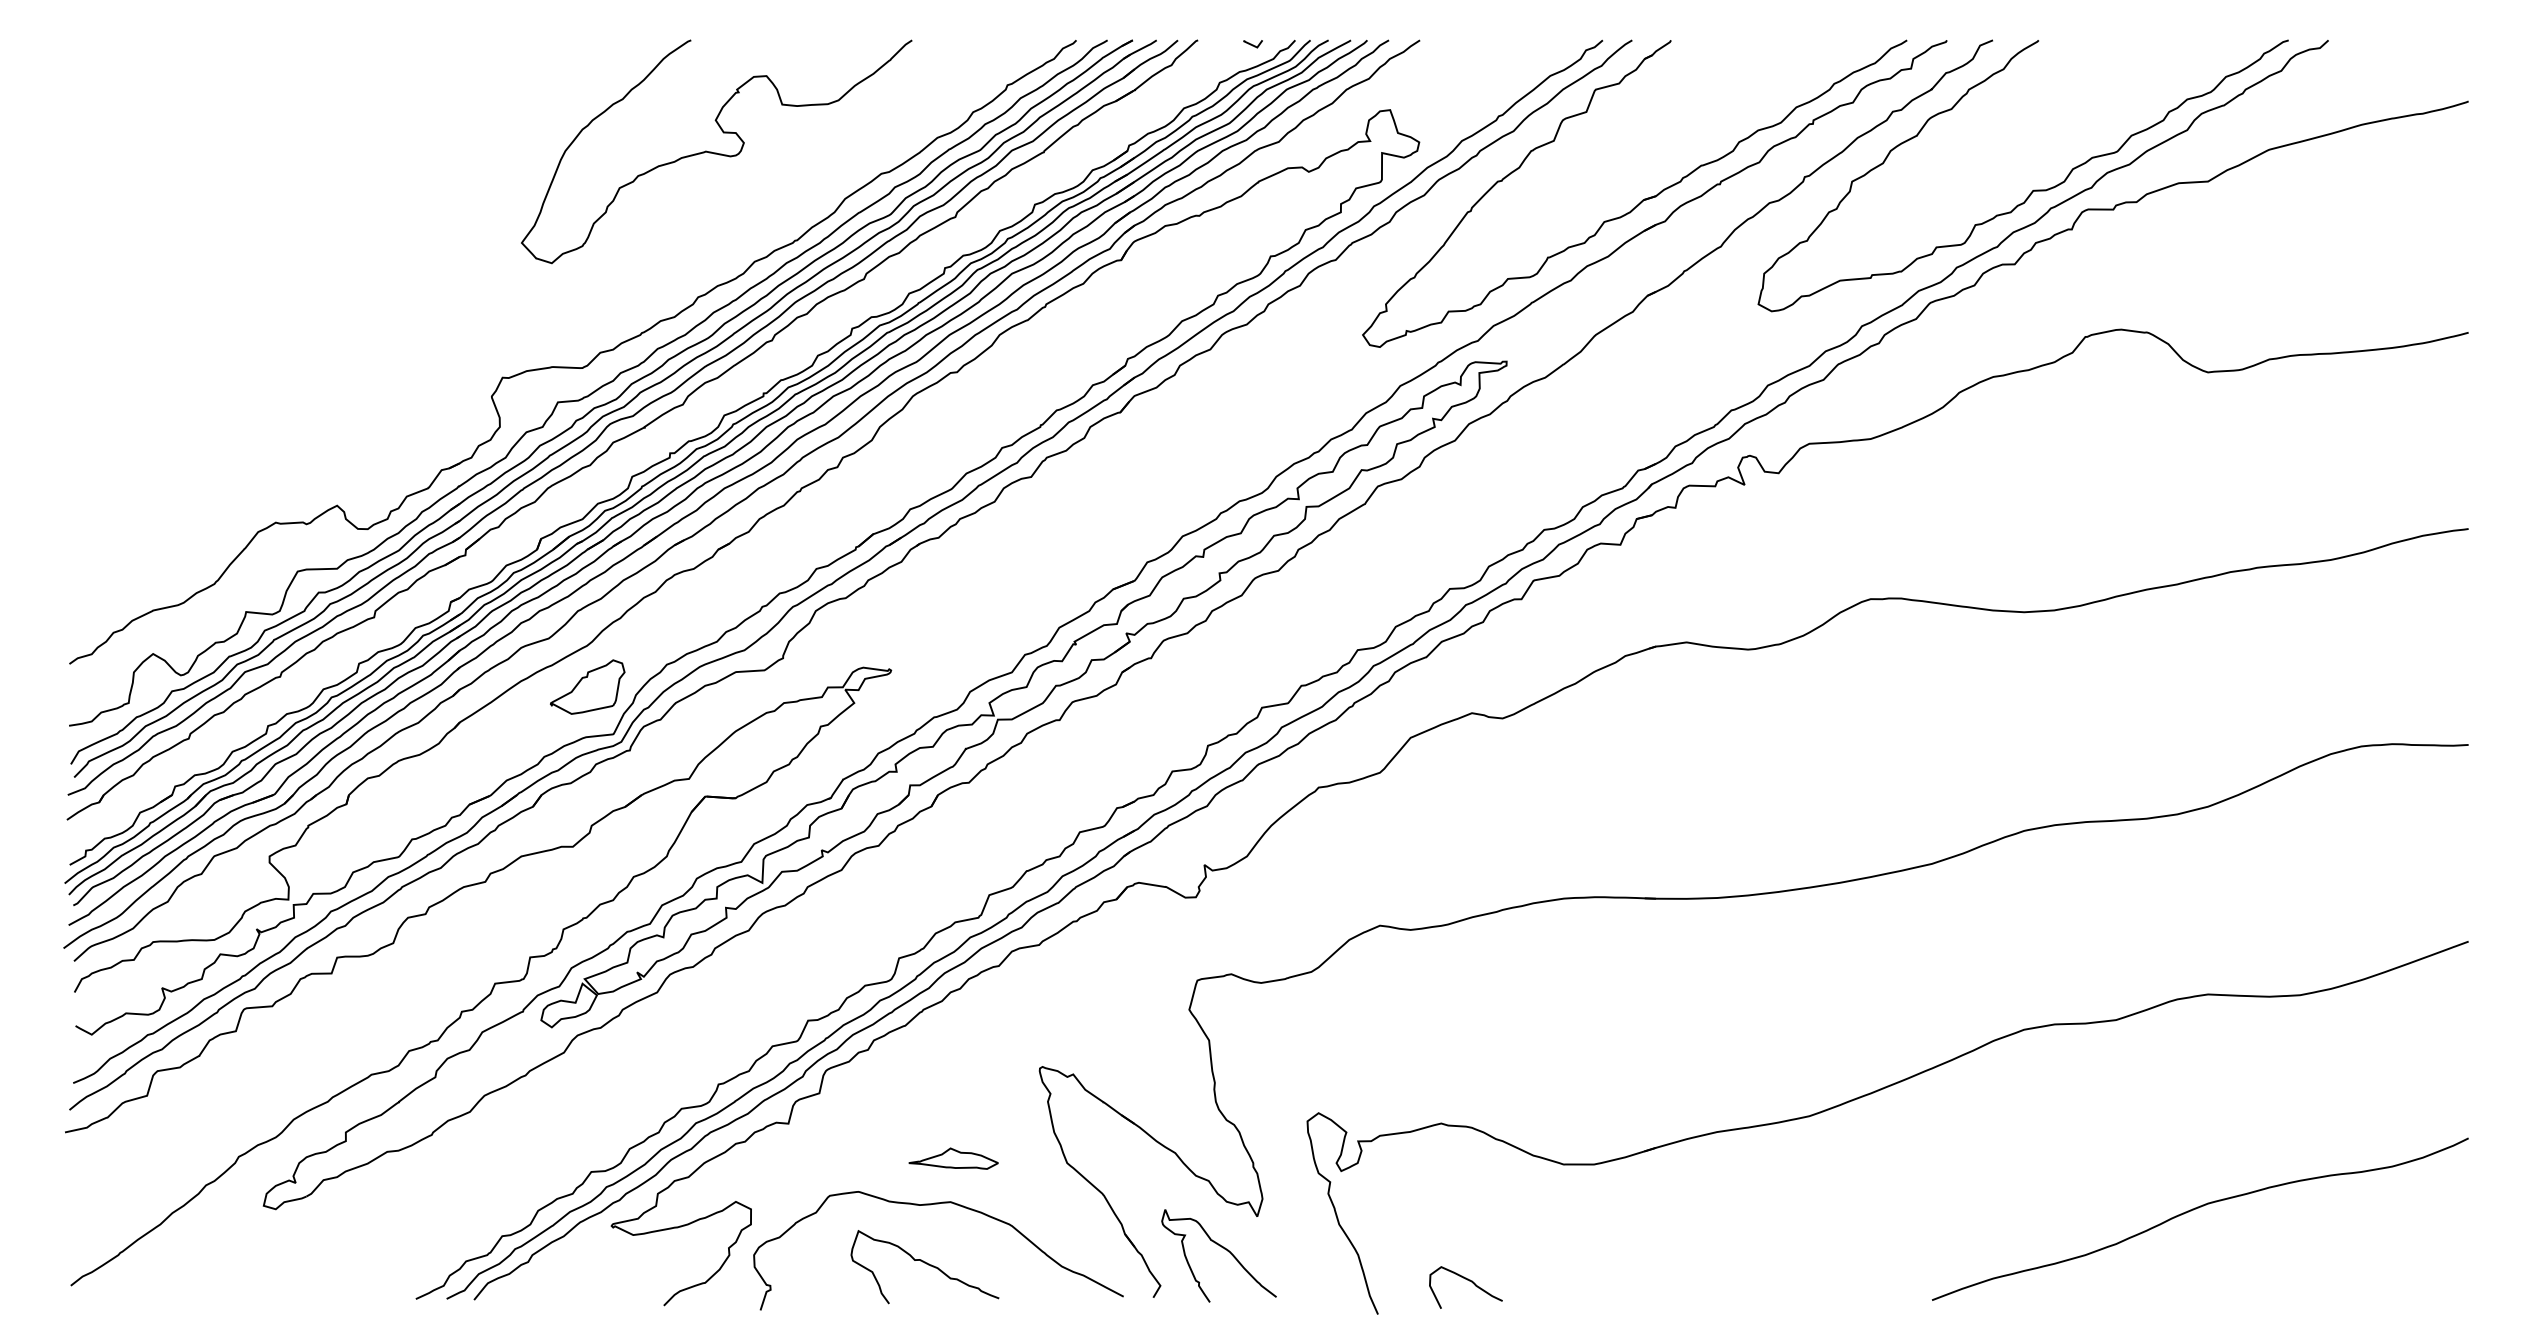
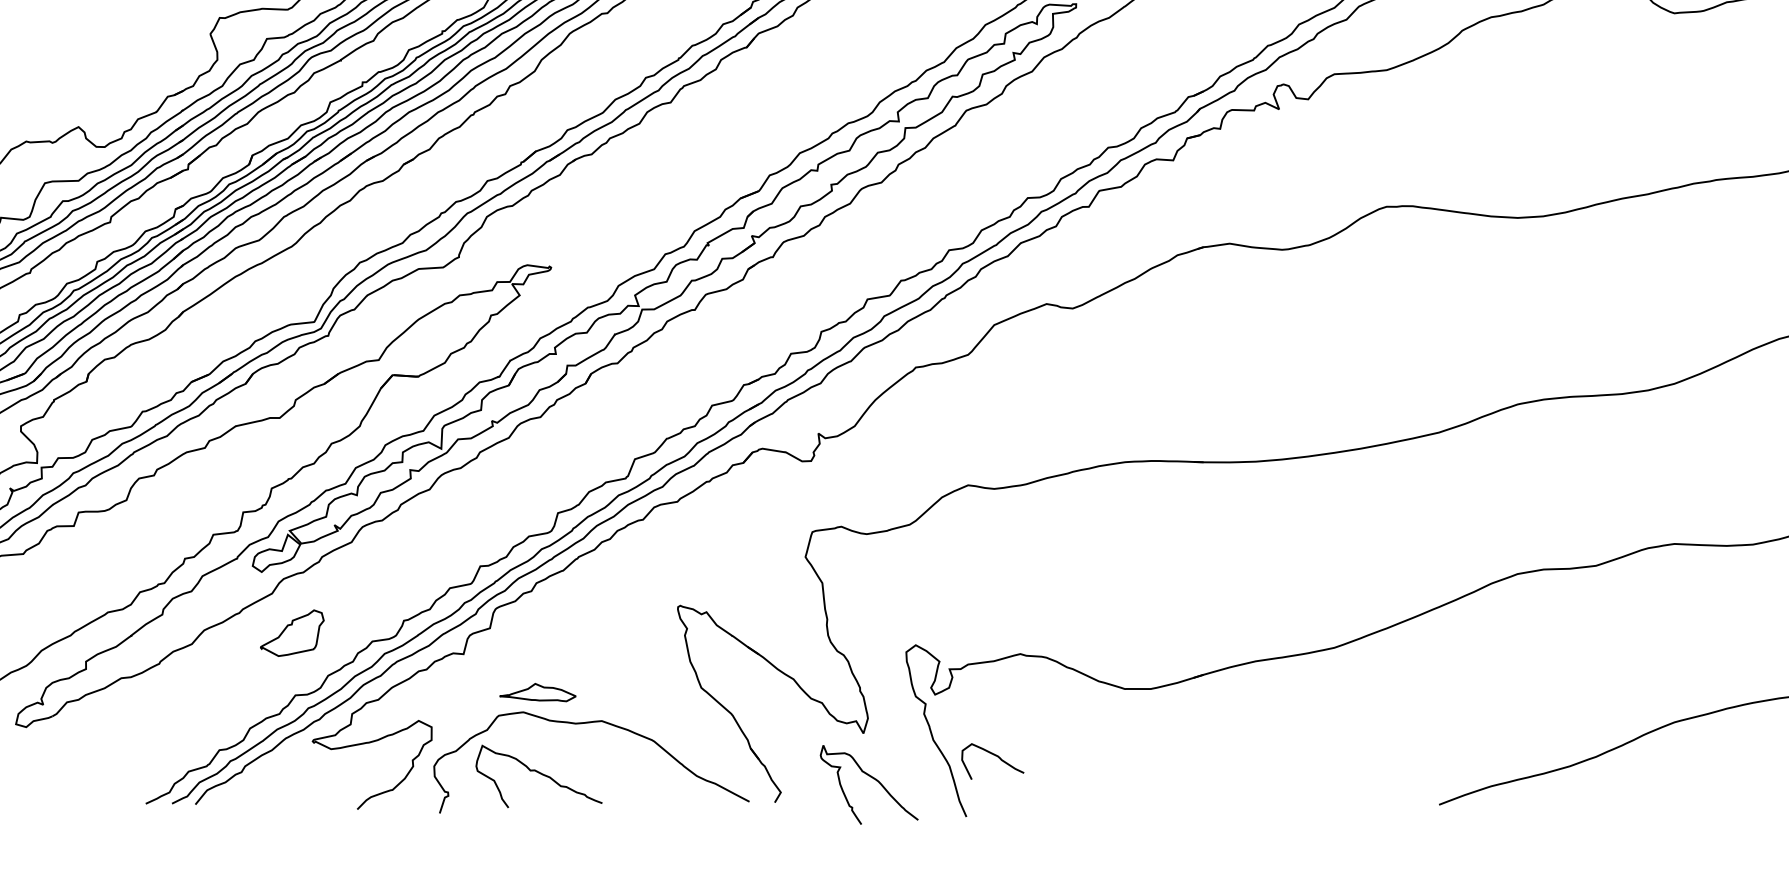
part: (587, 686) -> (292, 632), moved
part: (953, 1158) -> (537, 692), moved
curve: (1222, 1248) -> (872, 778), moved
curve: (926, 1264) -> (540, 774), moved
curve: (1469, 1281) -> (995, 756), moved

